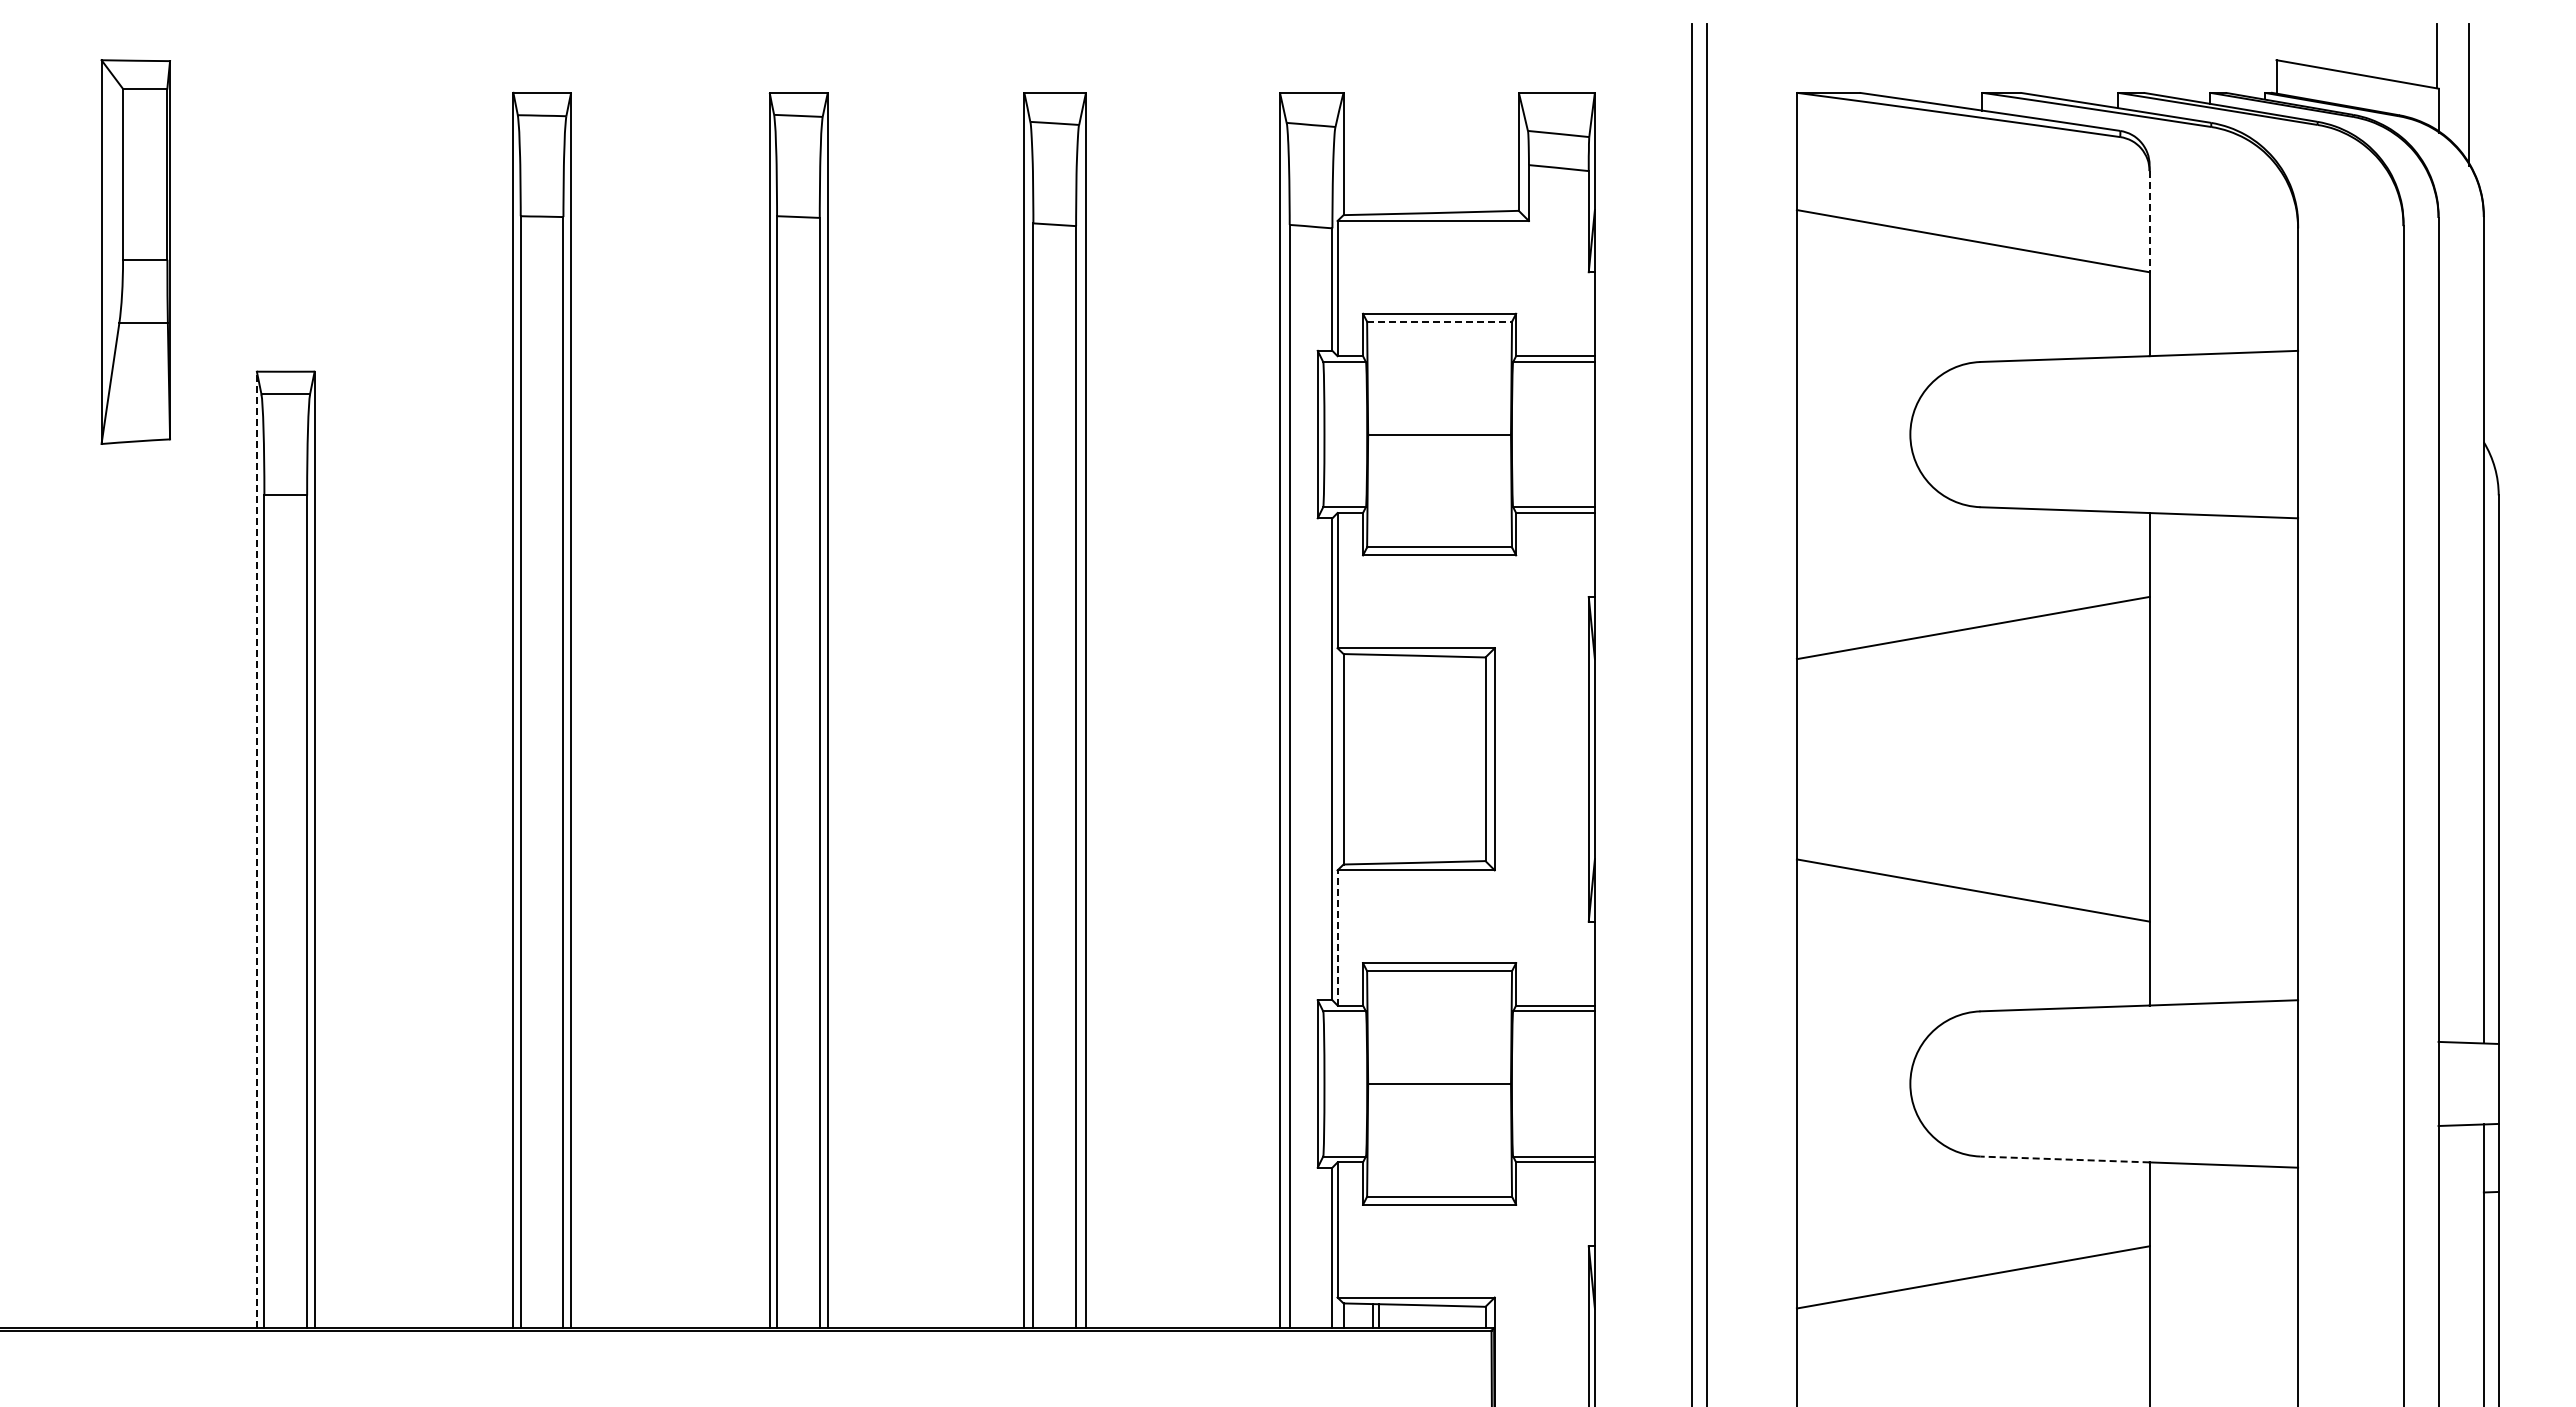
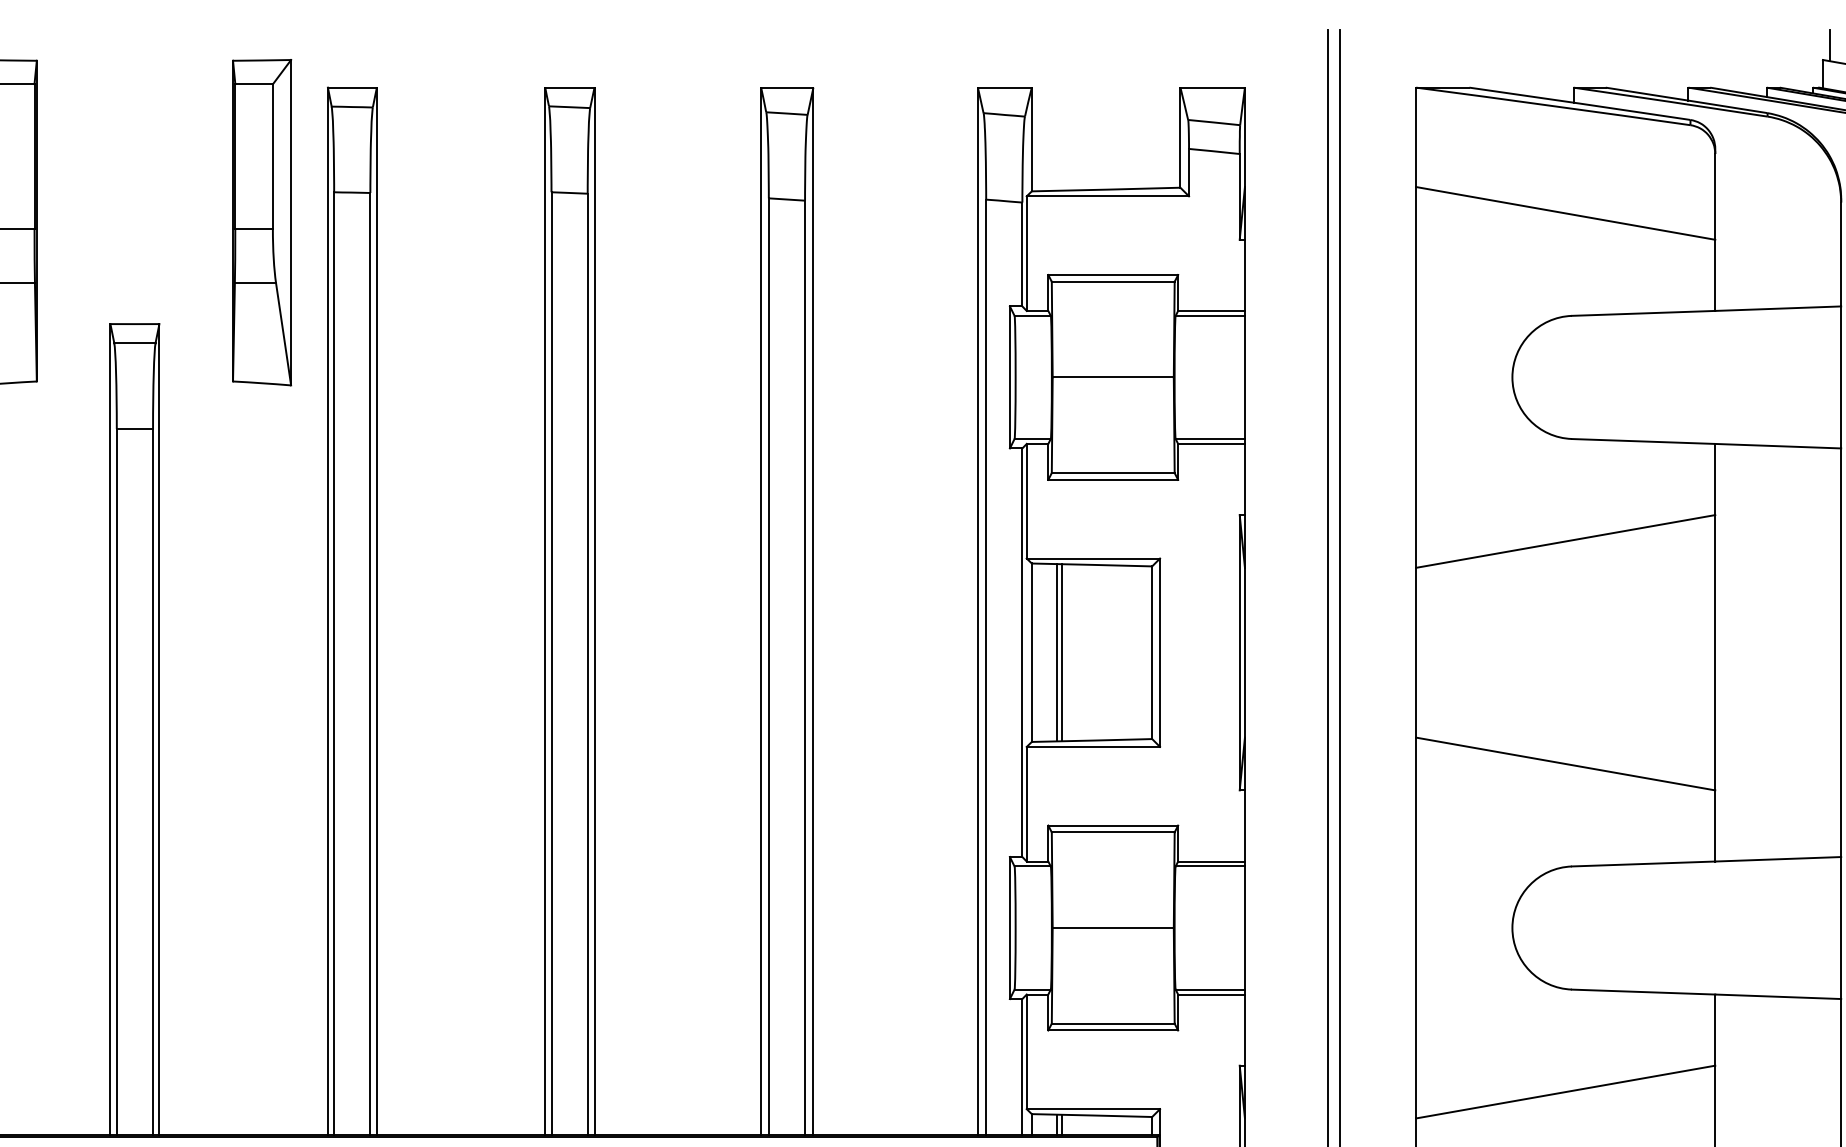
line: (2285, 42) -> (1830, 44), added
line: (2149, 221) -> (1715, 196), dashed -> solid
part: (435, 251) -> (261, 222), added
line: (1440, 321) -> (1114, 281), dashed -> solid
line: (1372, 758) -> (1056, 652), added
line: (1379, 758) -> (1062, 652), added
line: (256, 849) -> (110, 729), dashed -> solid
line: (1337, 937) -> (1026, 803), dashed -> solid
line: (2065, 1159) -> (1643, 992), dashed -> solid

